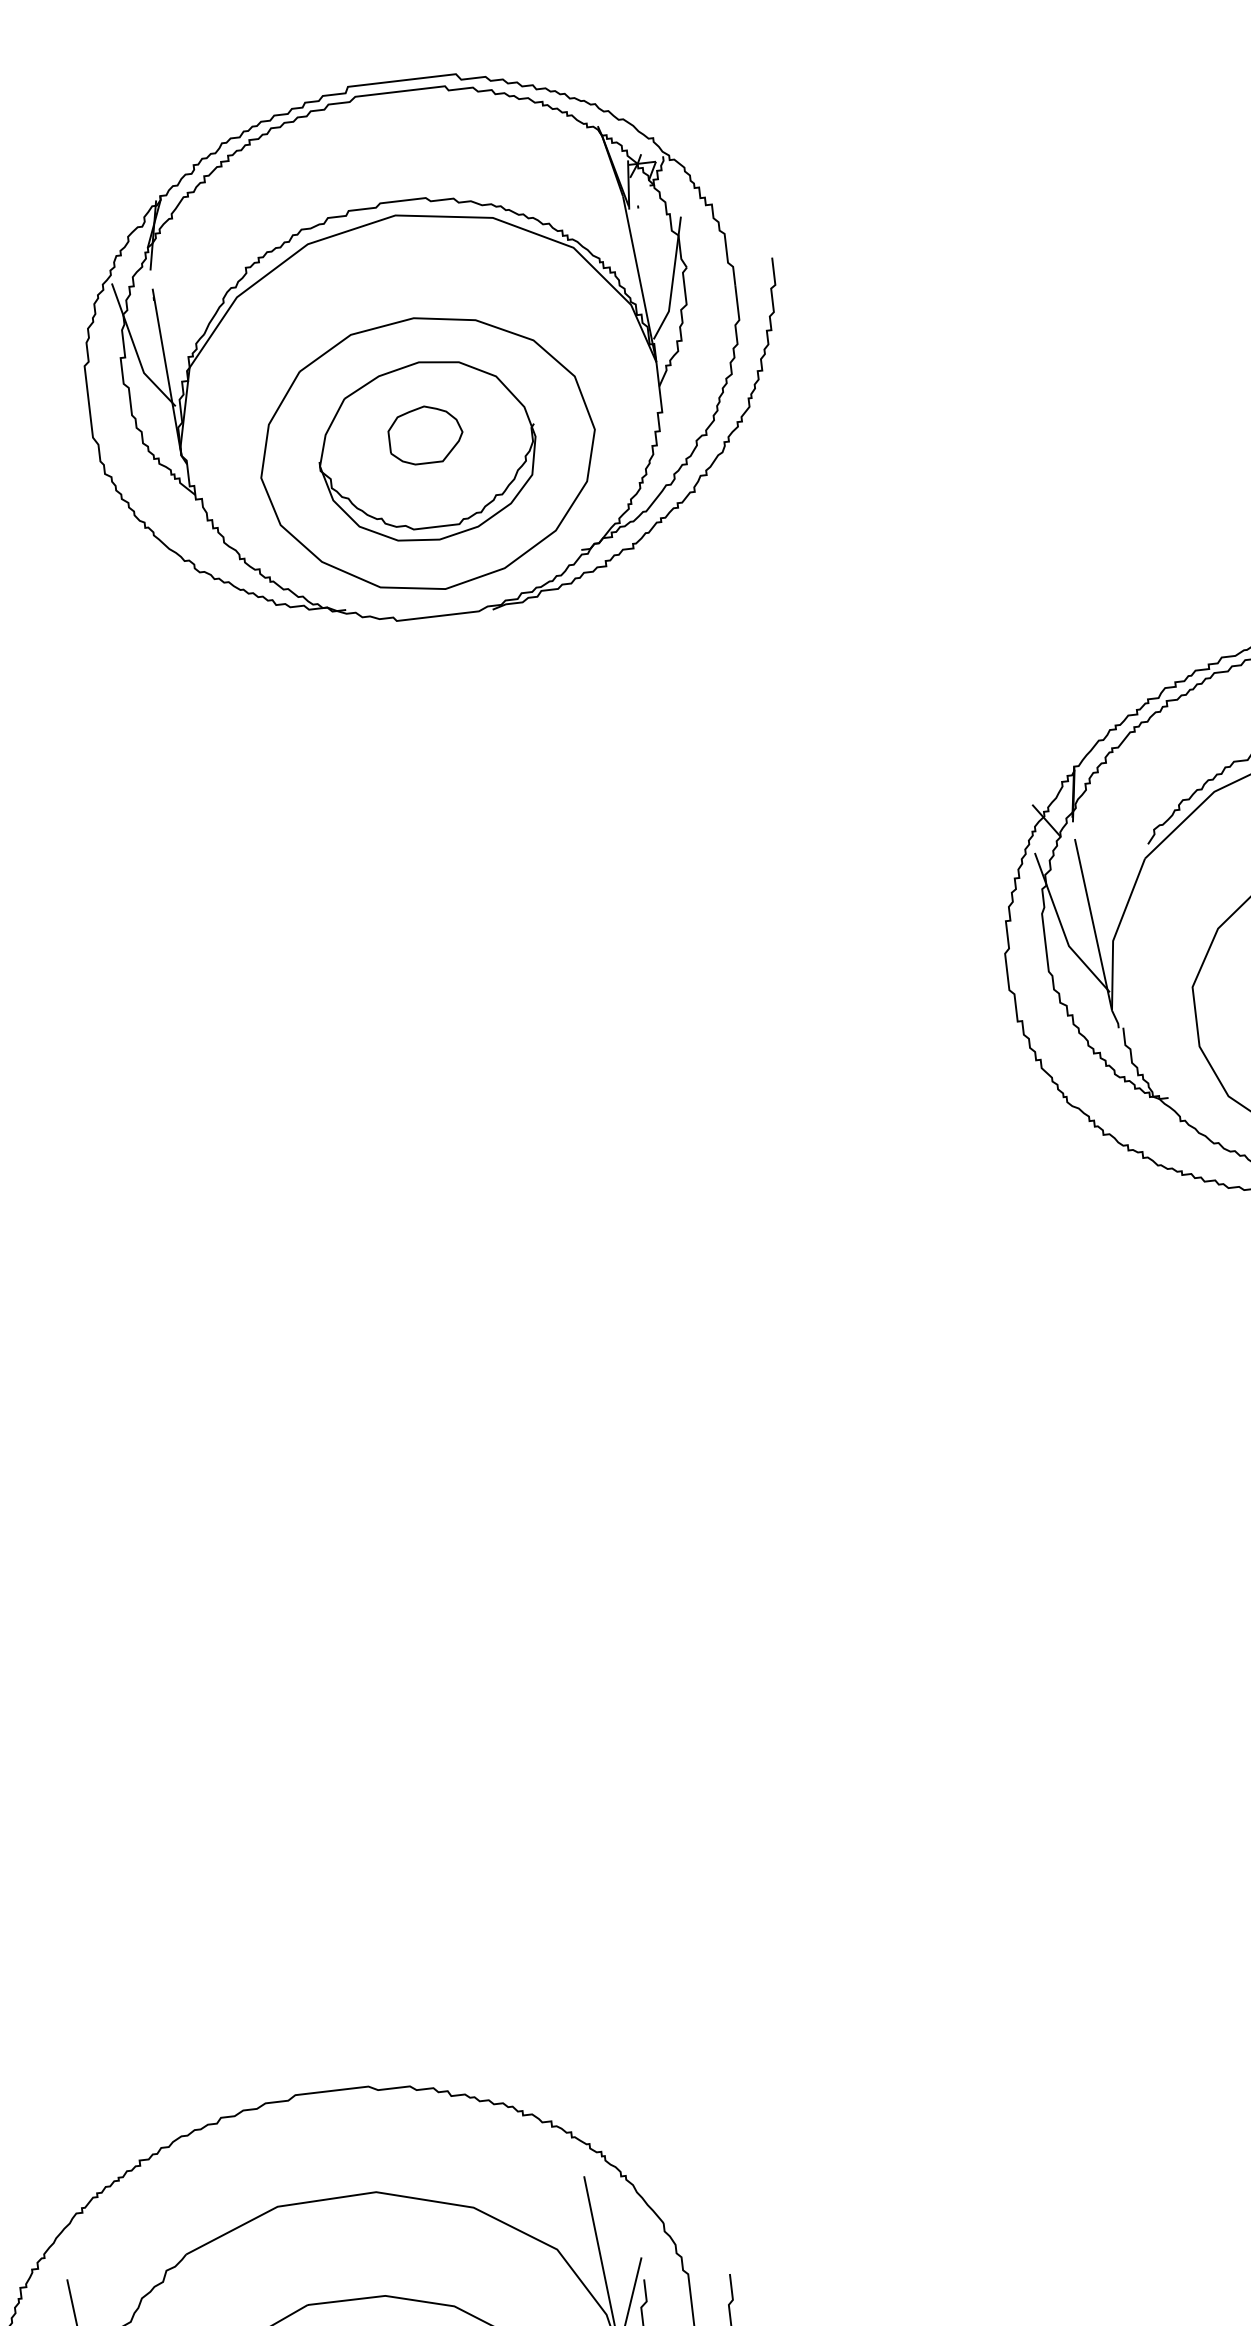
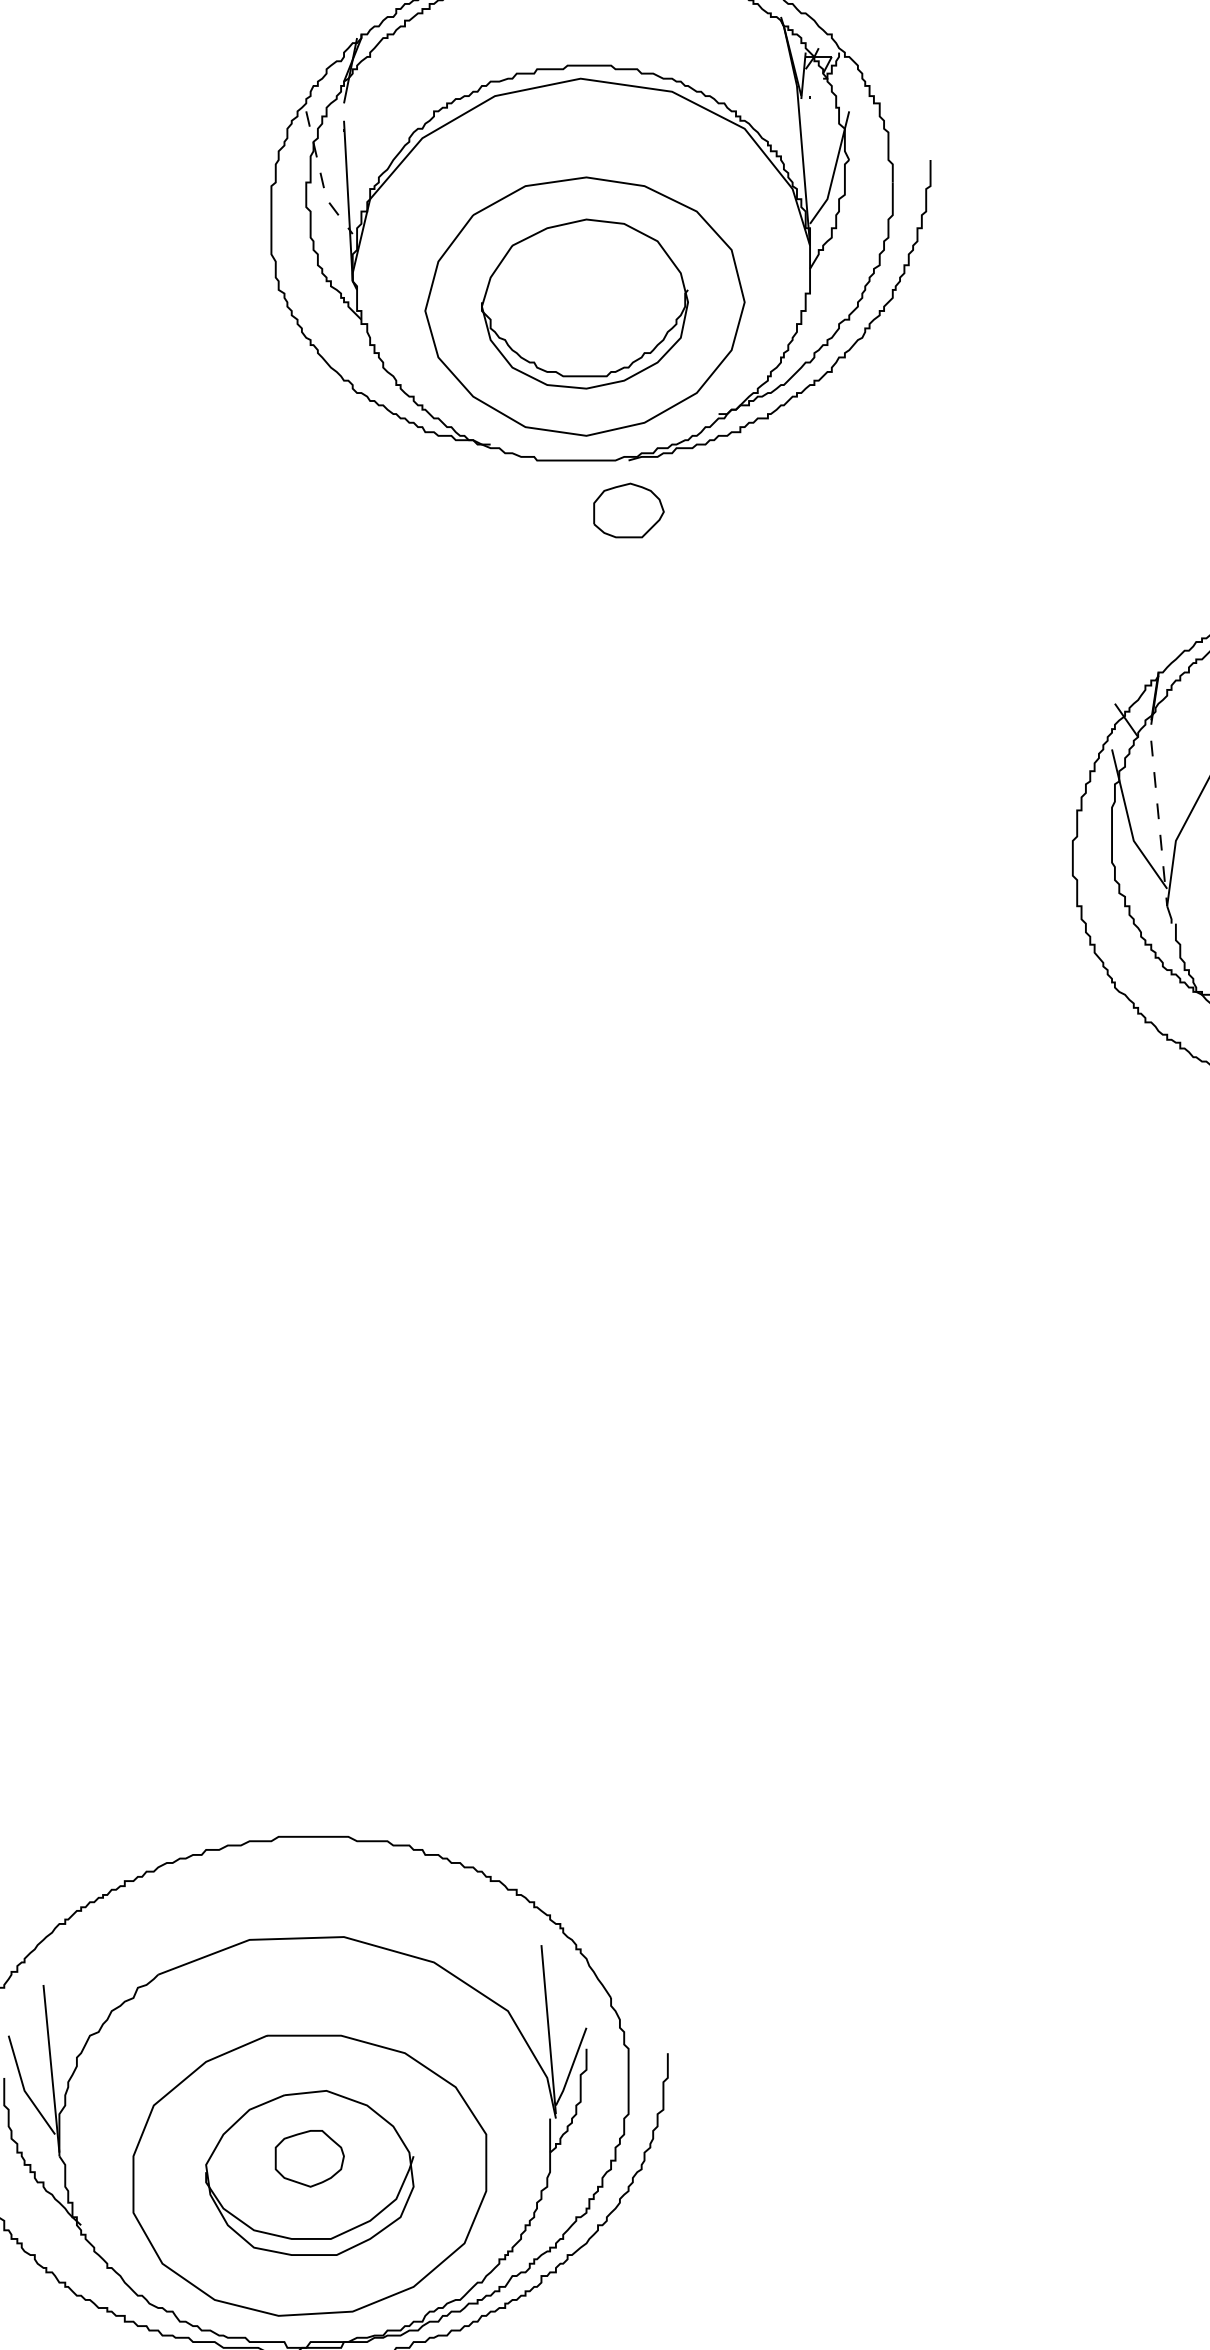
line: (136, 350) -> (321, 177), solid -> dashed
part: (425, 434) -> (628, 510), moved
line: (1093, 924) -> (1159, 823), solid -> dashed

